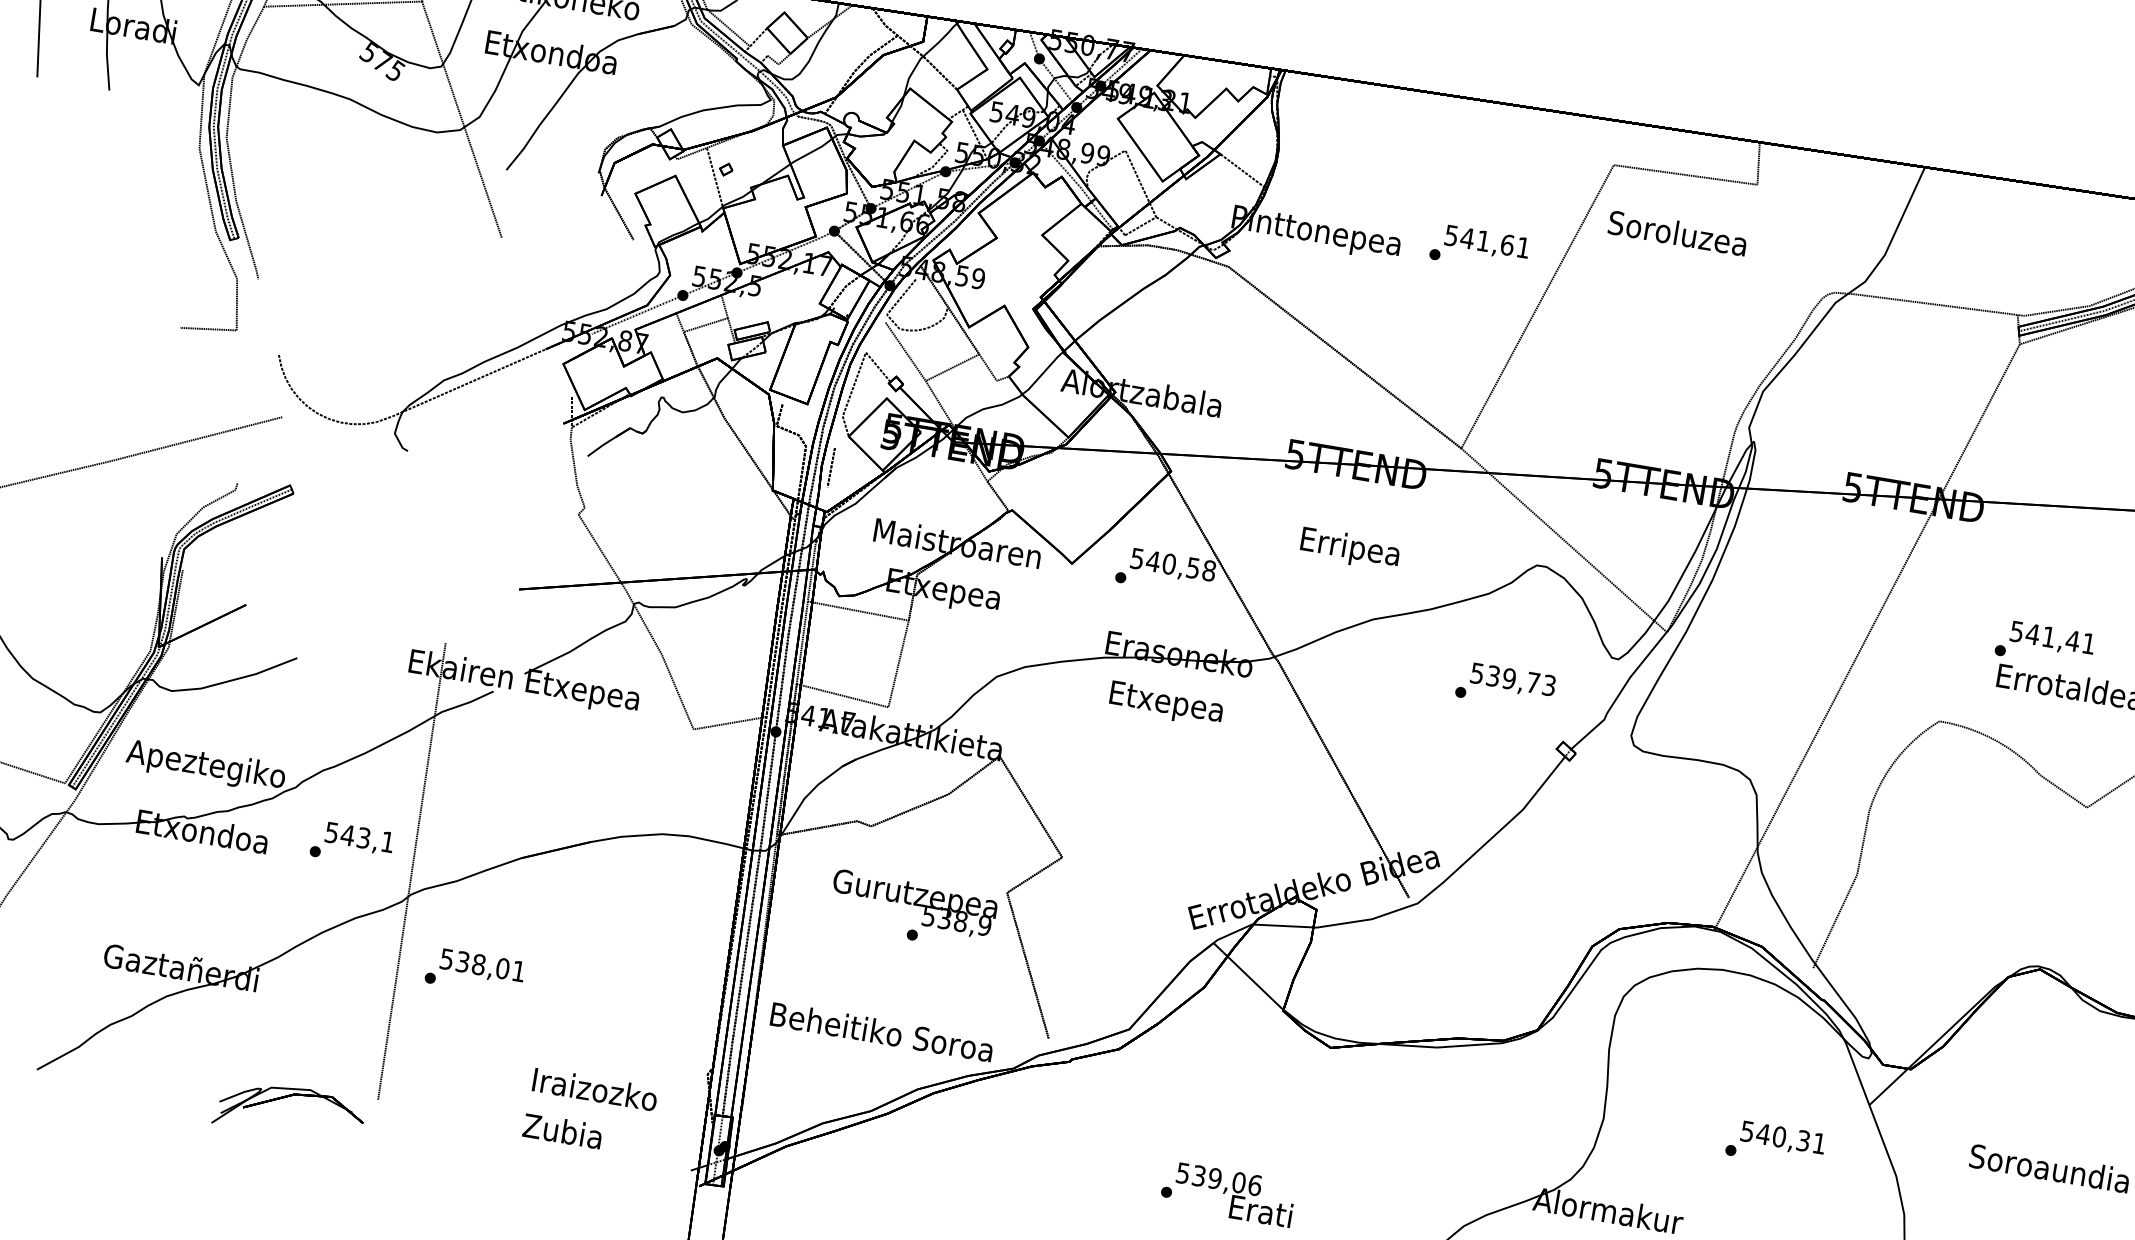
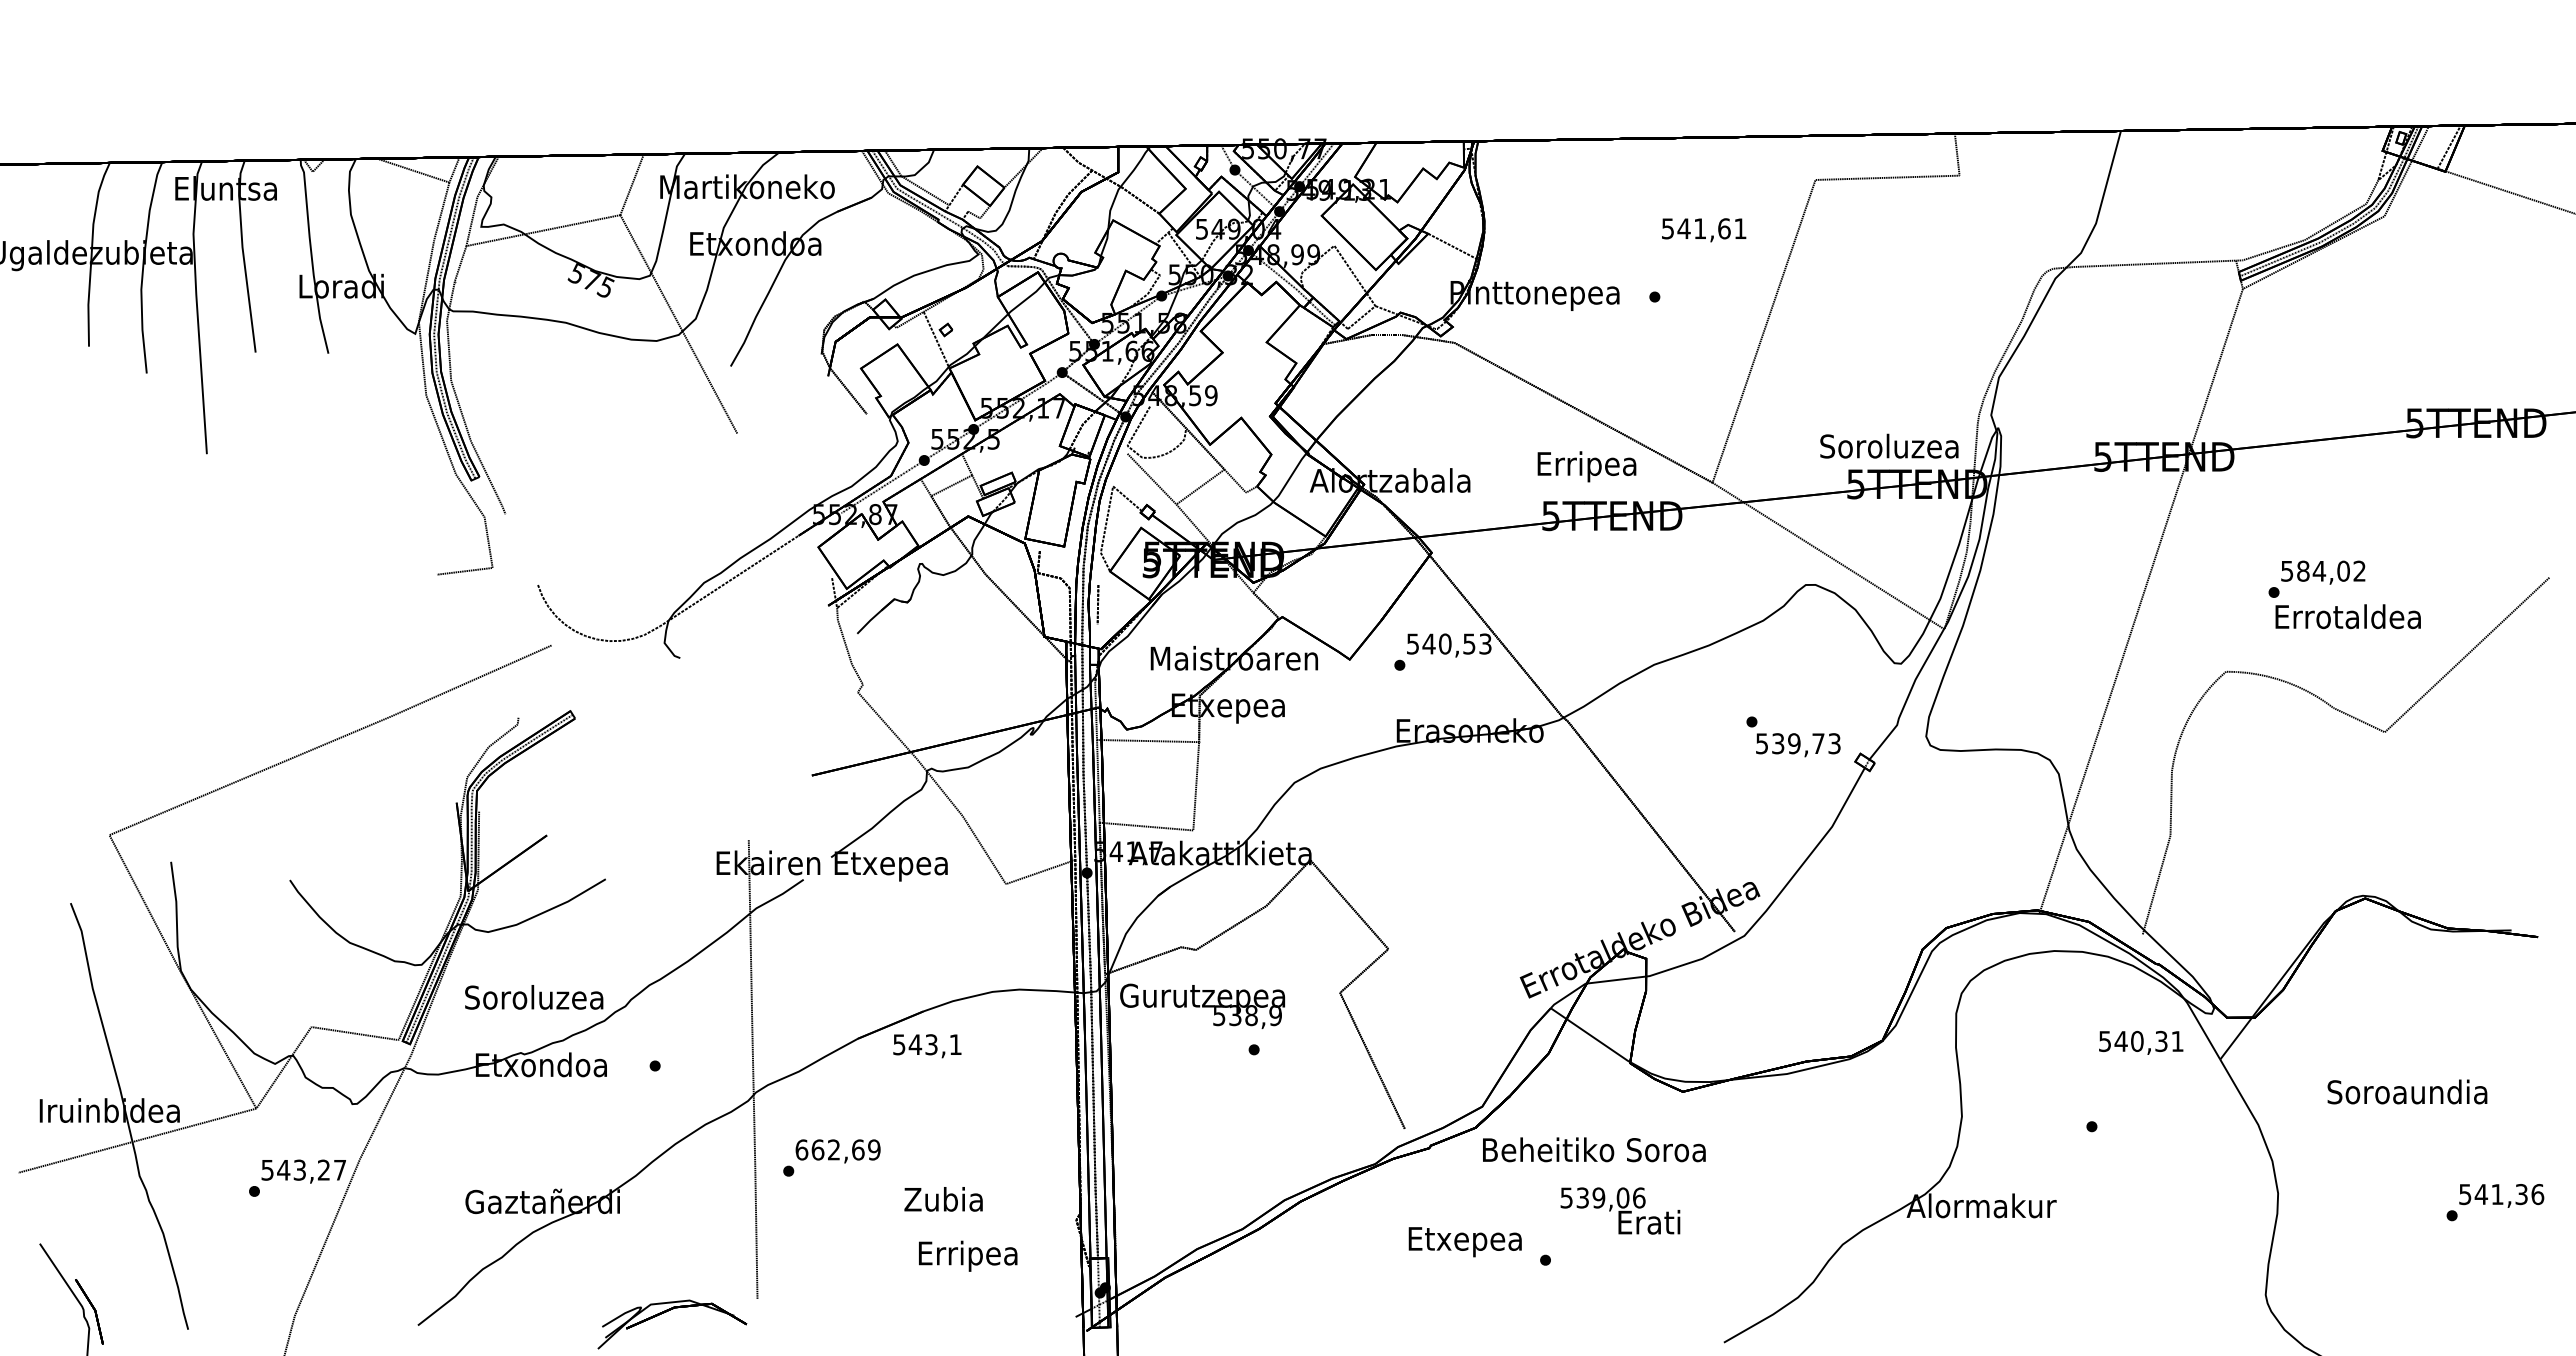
text: (1678, 232) -> (1889, 445), moved
text: (1487, 243) -> (1704, 230), moved
text: (1349, 548) -> (1586, 466), moved
text: (1209, 570) -> (1485, 643), 540,58 -> 540,53
text: (2059, 638) -> (2330, 570), 541,41 -> 584,02
text: (1513, 681) -> (1798, 745), moved
text: (1165, 704) -> (1464, 1242), moved
text: (205, 766) -> (533, 1000), Apeztegiko -> Soroluzea
text: (359, 839) -> (927, 1046), moved
text: (913, 903) -> (1202, 1005), moved
text: (482, 964) -> (837, 1149), 538,01 -> 662,69
text: (882, 1031) -> (1594, 1149), moved
text: (594, 1091) -> (968, 1255), Iraizozko -> Erripea
text: (562, 1131) -> (943, 1199), moved
text: (1783, 1138) -> (2141, 1042), moved
text: (1234, 1194) -> (1620, 1210), moved

